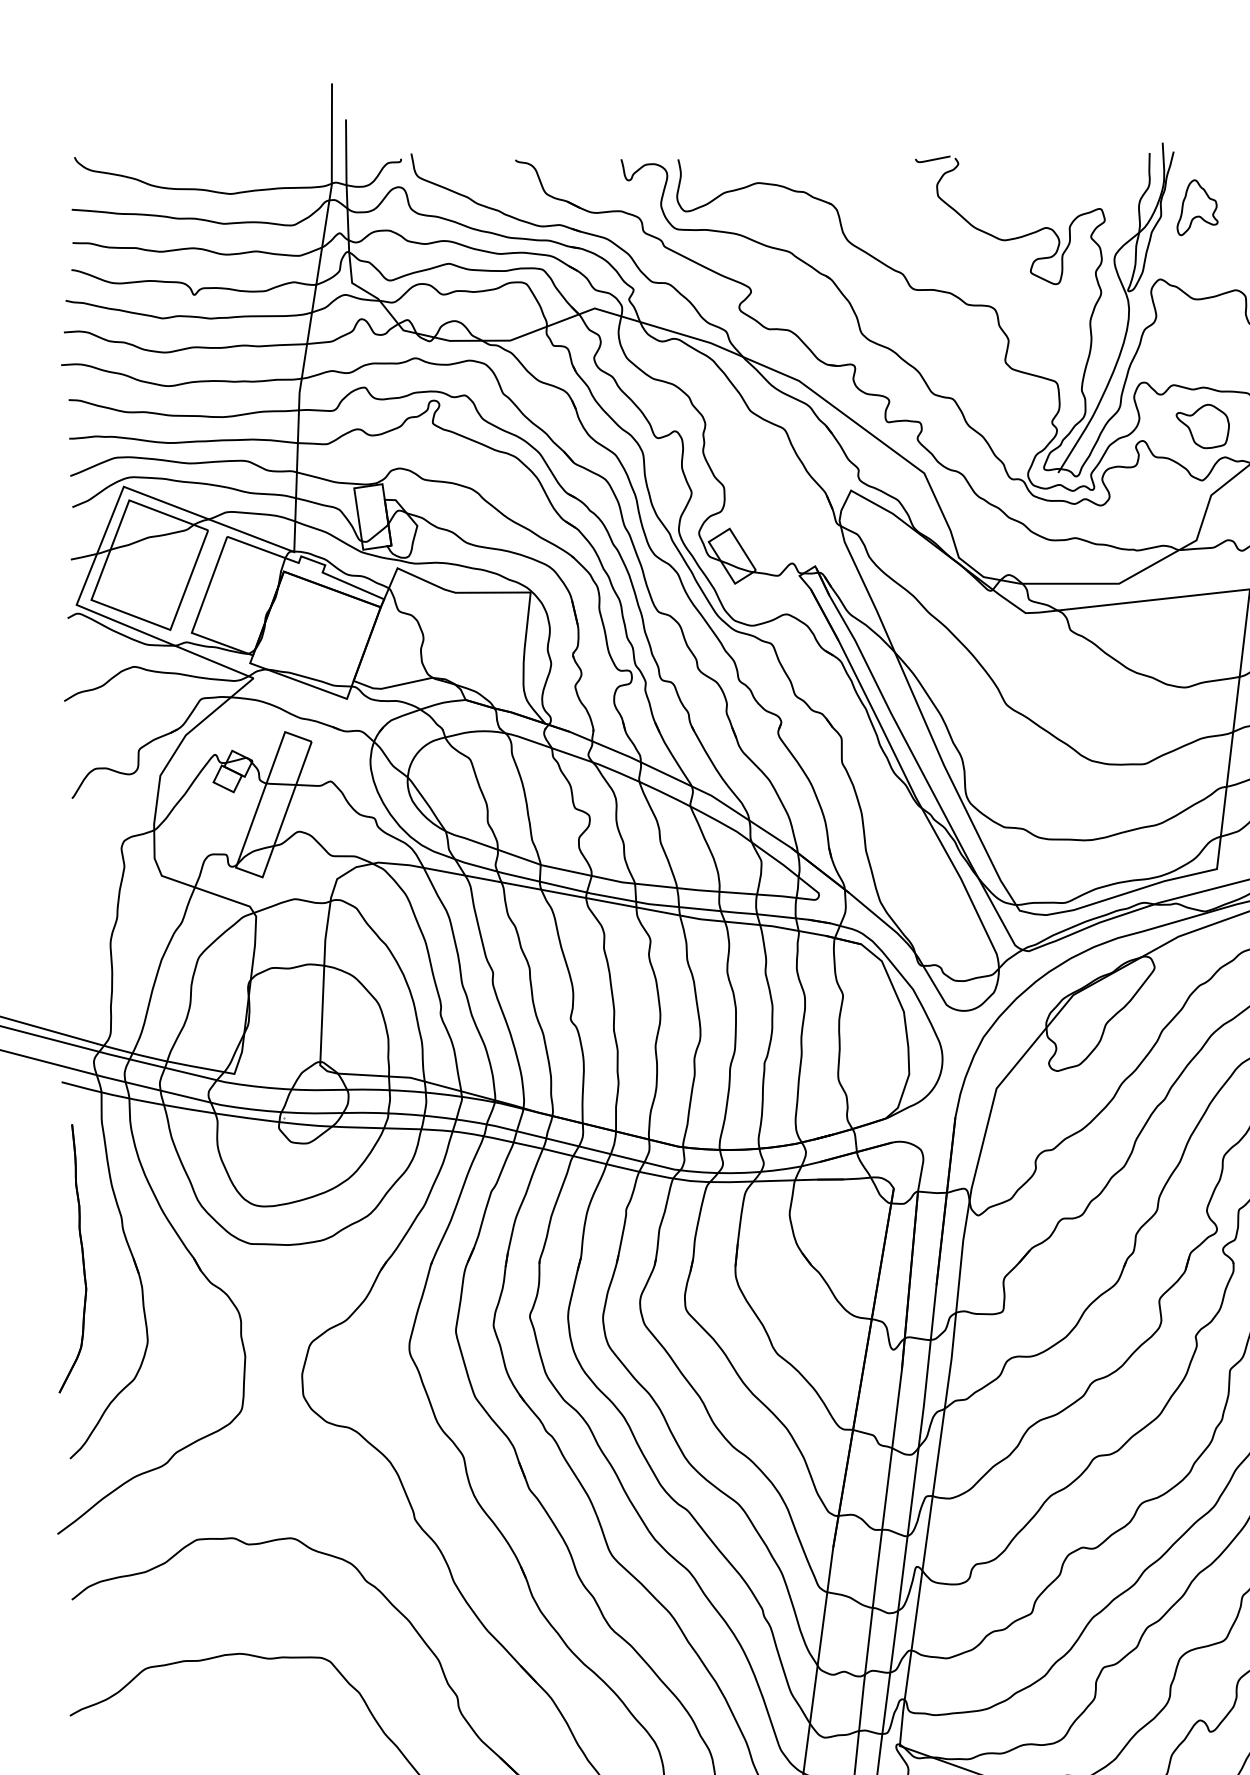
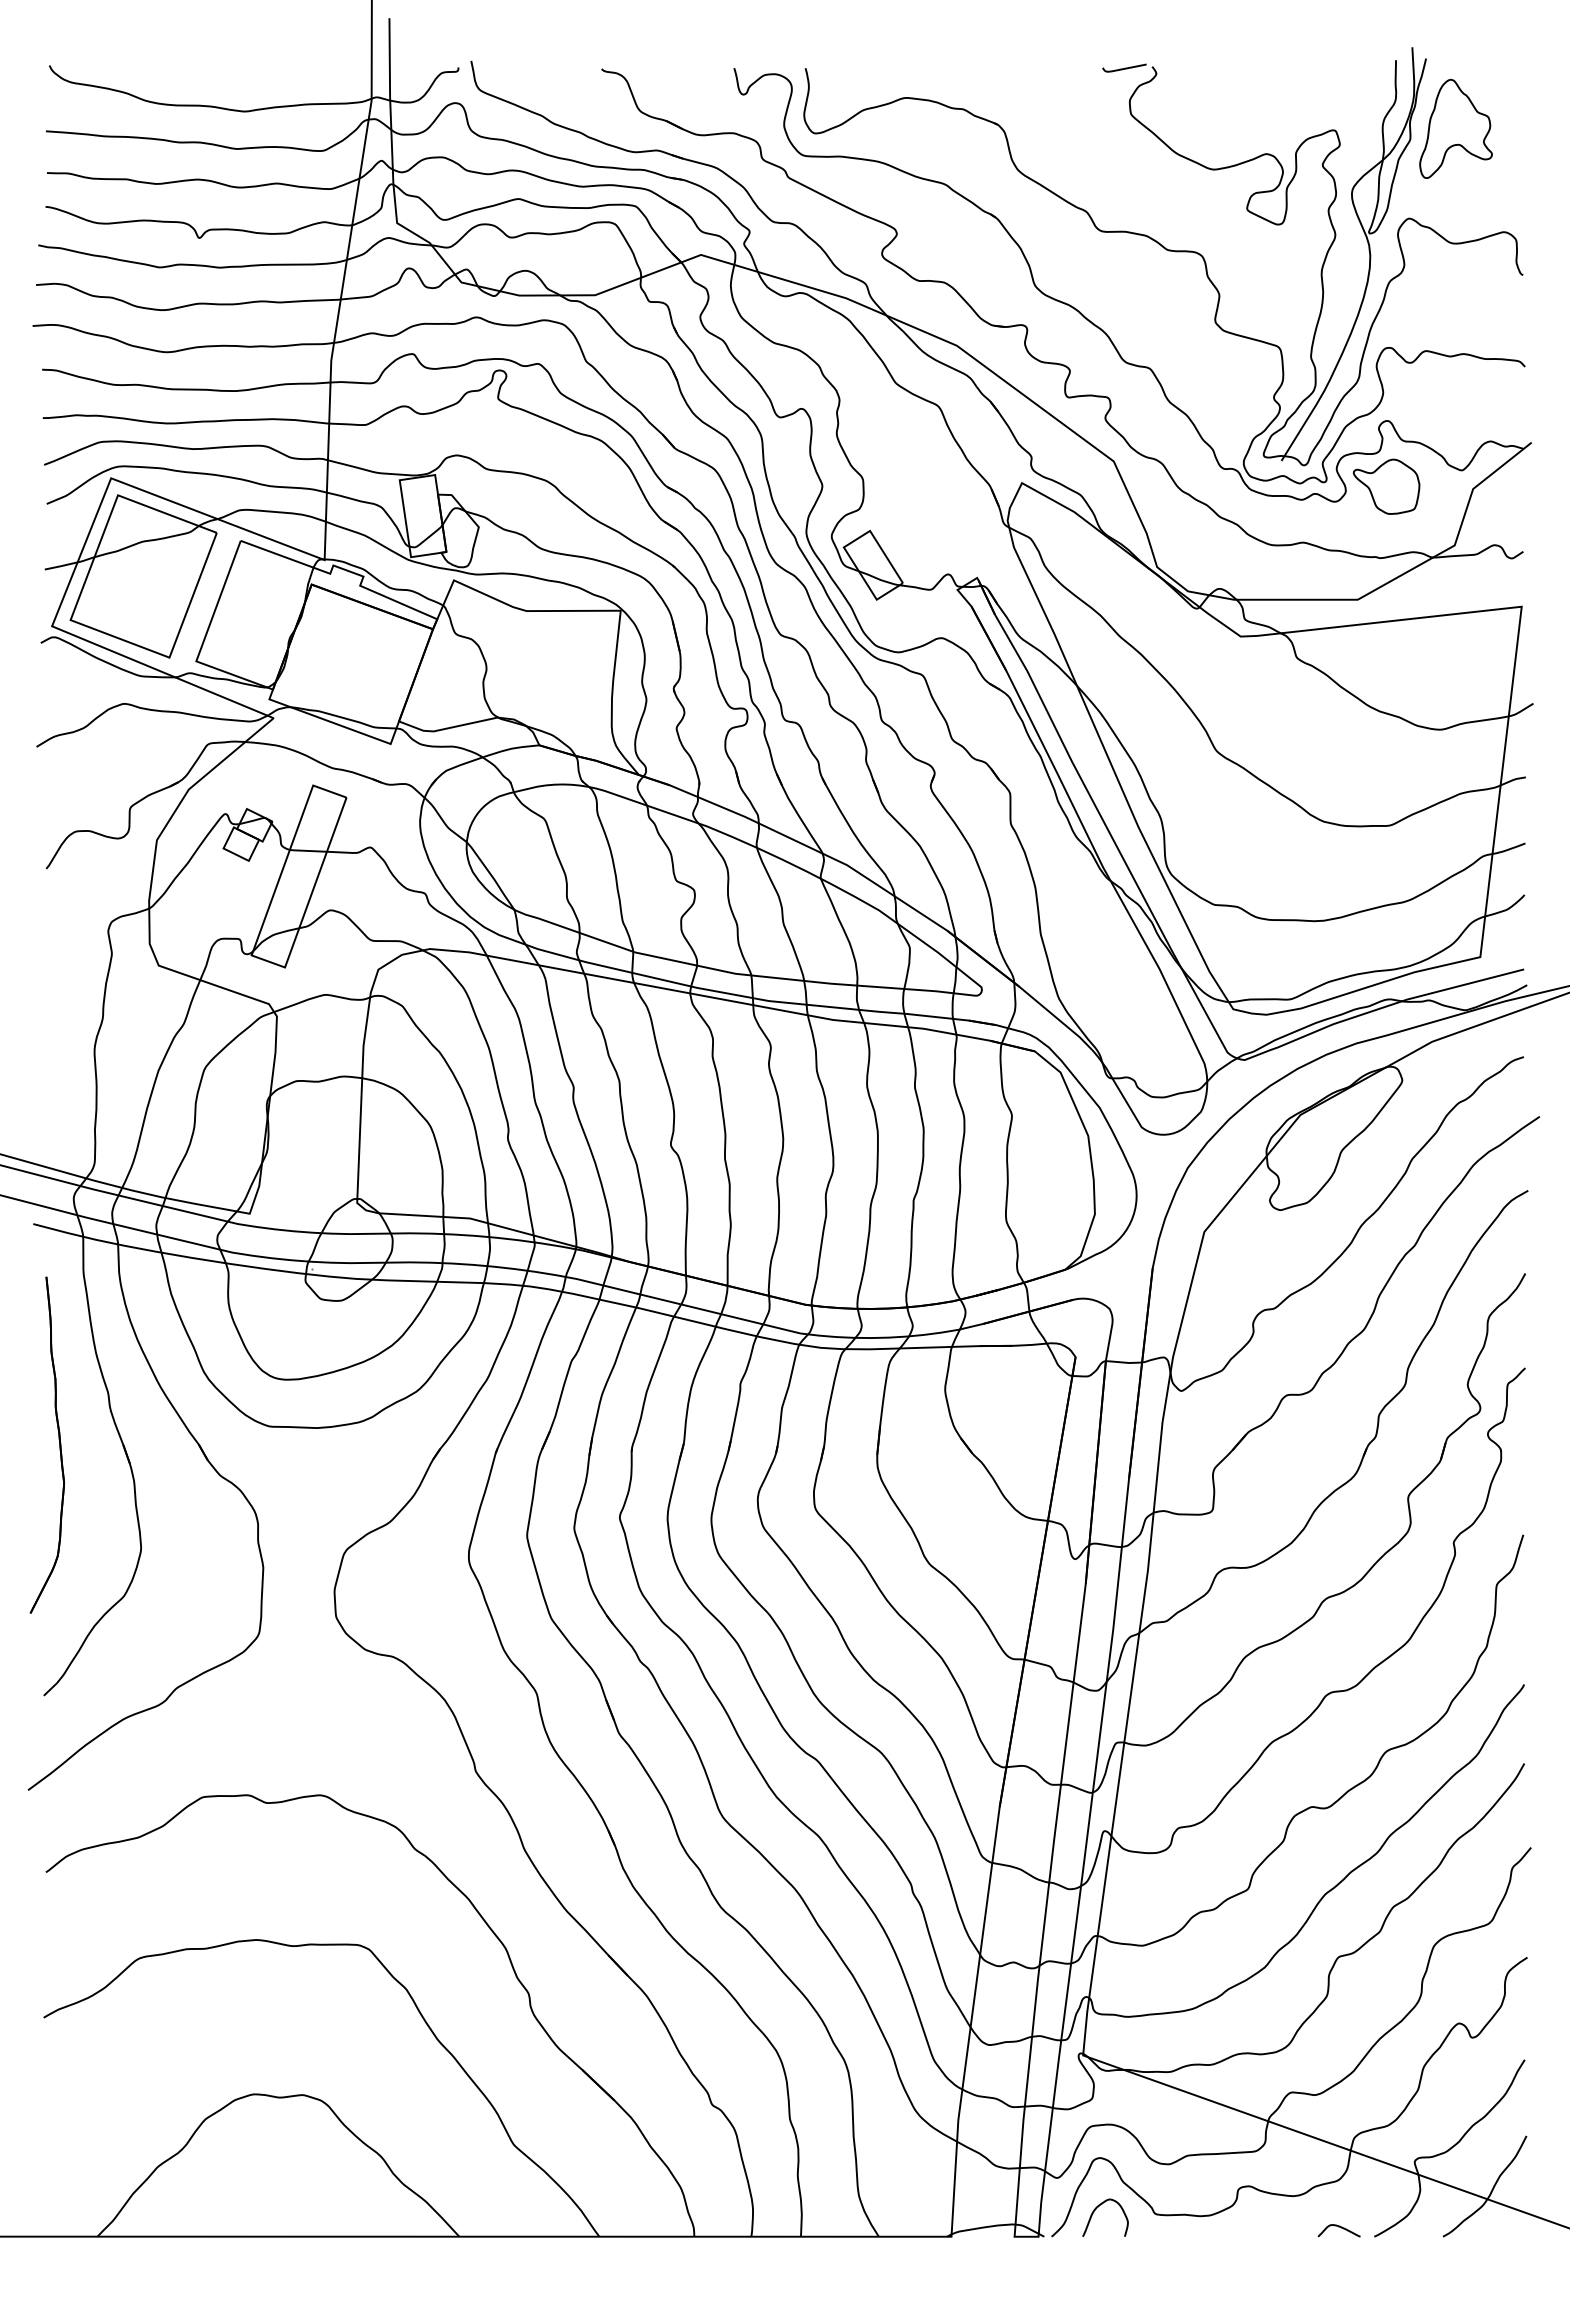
part: (1197, 207) -> (1455, 128), size x1.43
part: (1202, 426) -> (1386, 486), moved

